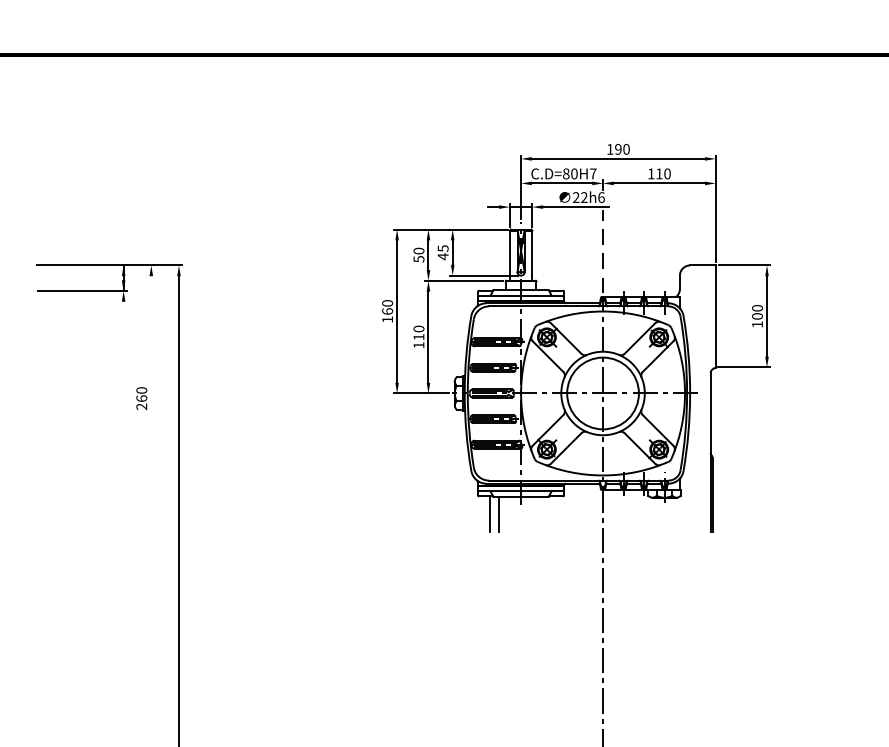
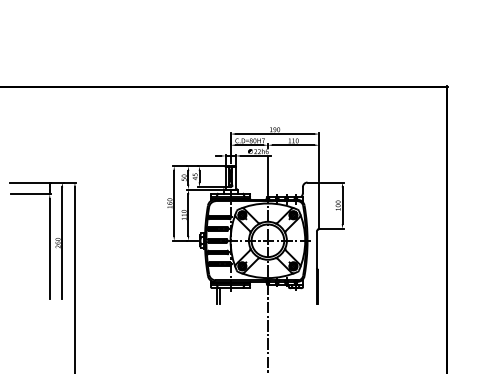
line: (602, 252) -> (267, 176), dashed -> solid
line: (151, 397) -> (62, 242), added
line: (123, 410) -> (49, 248), added

